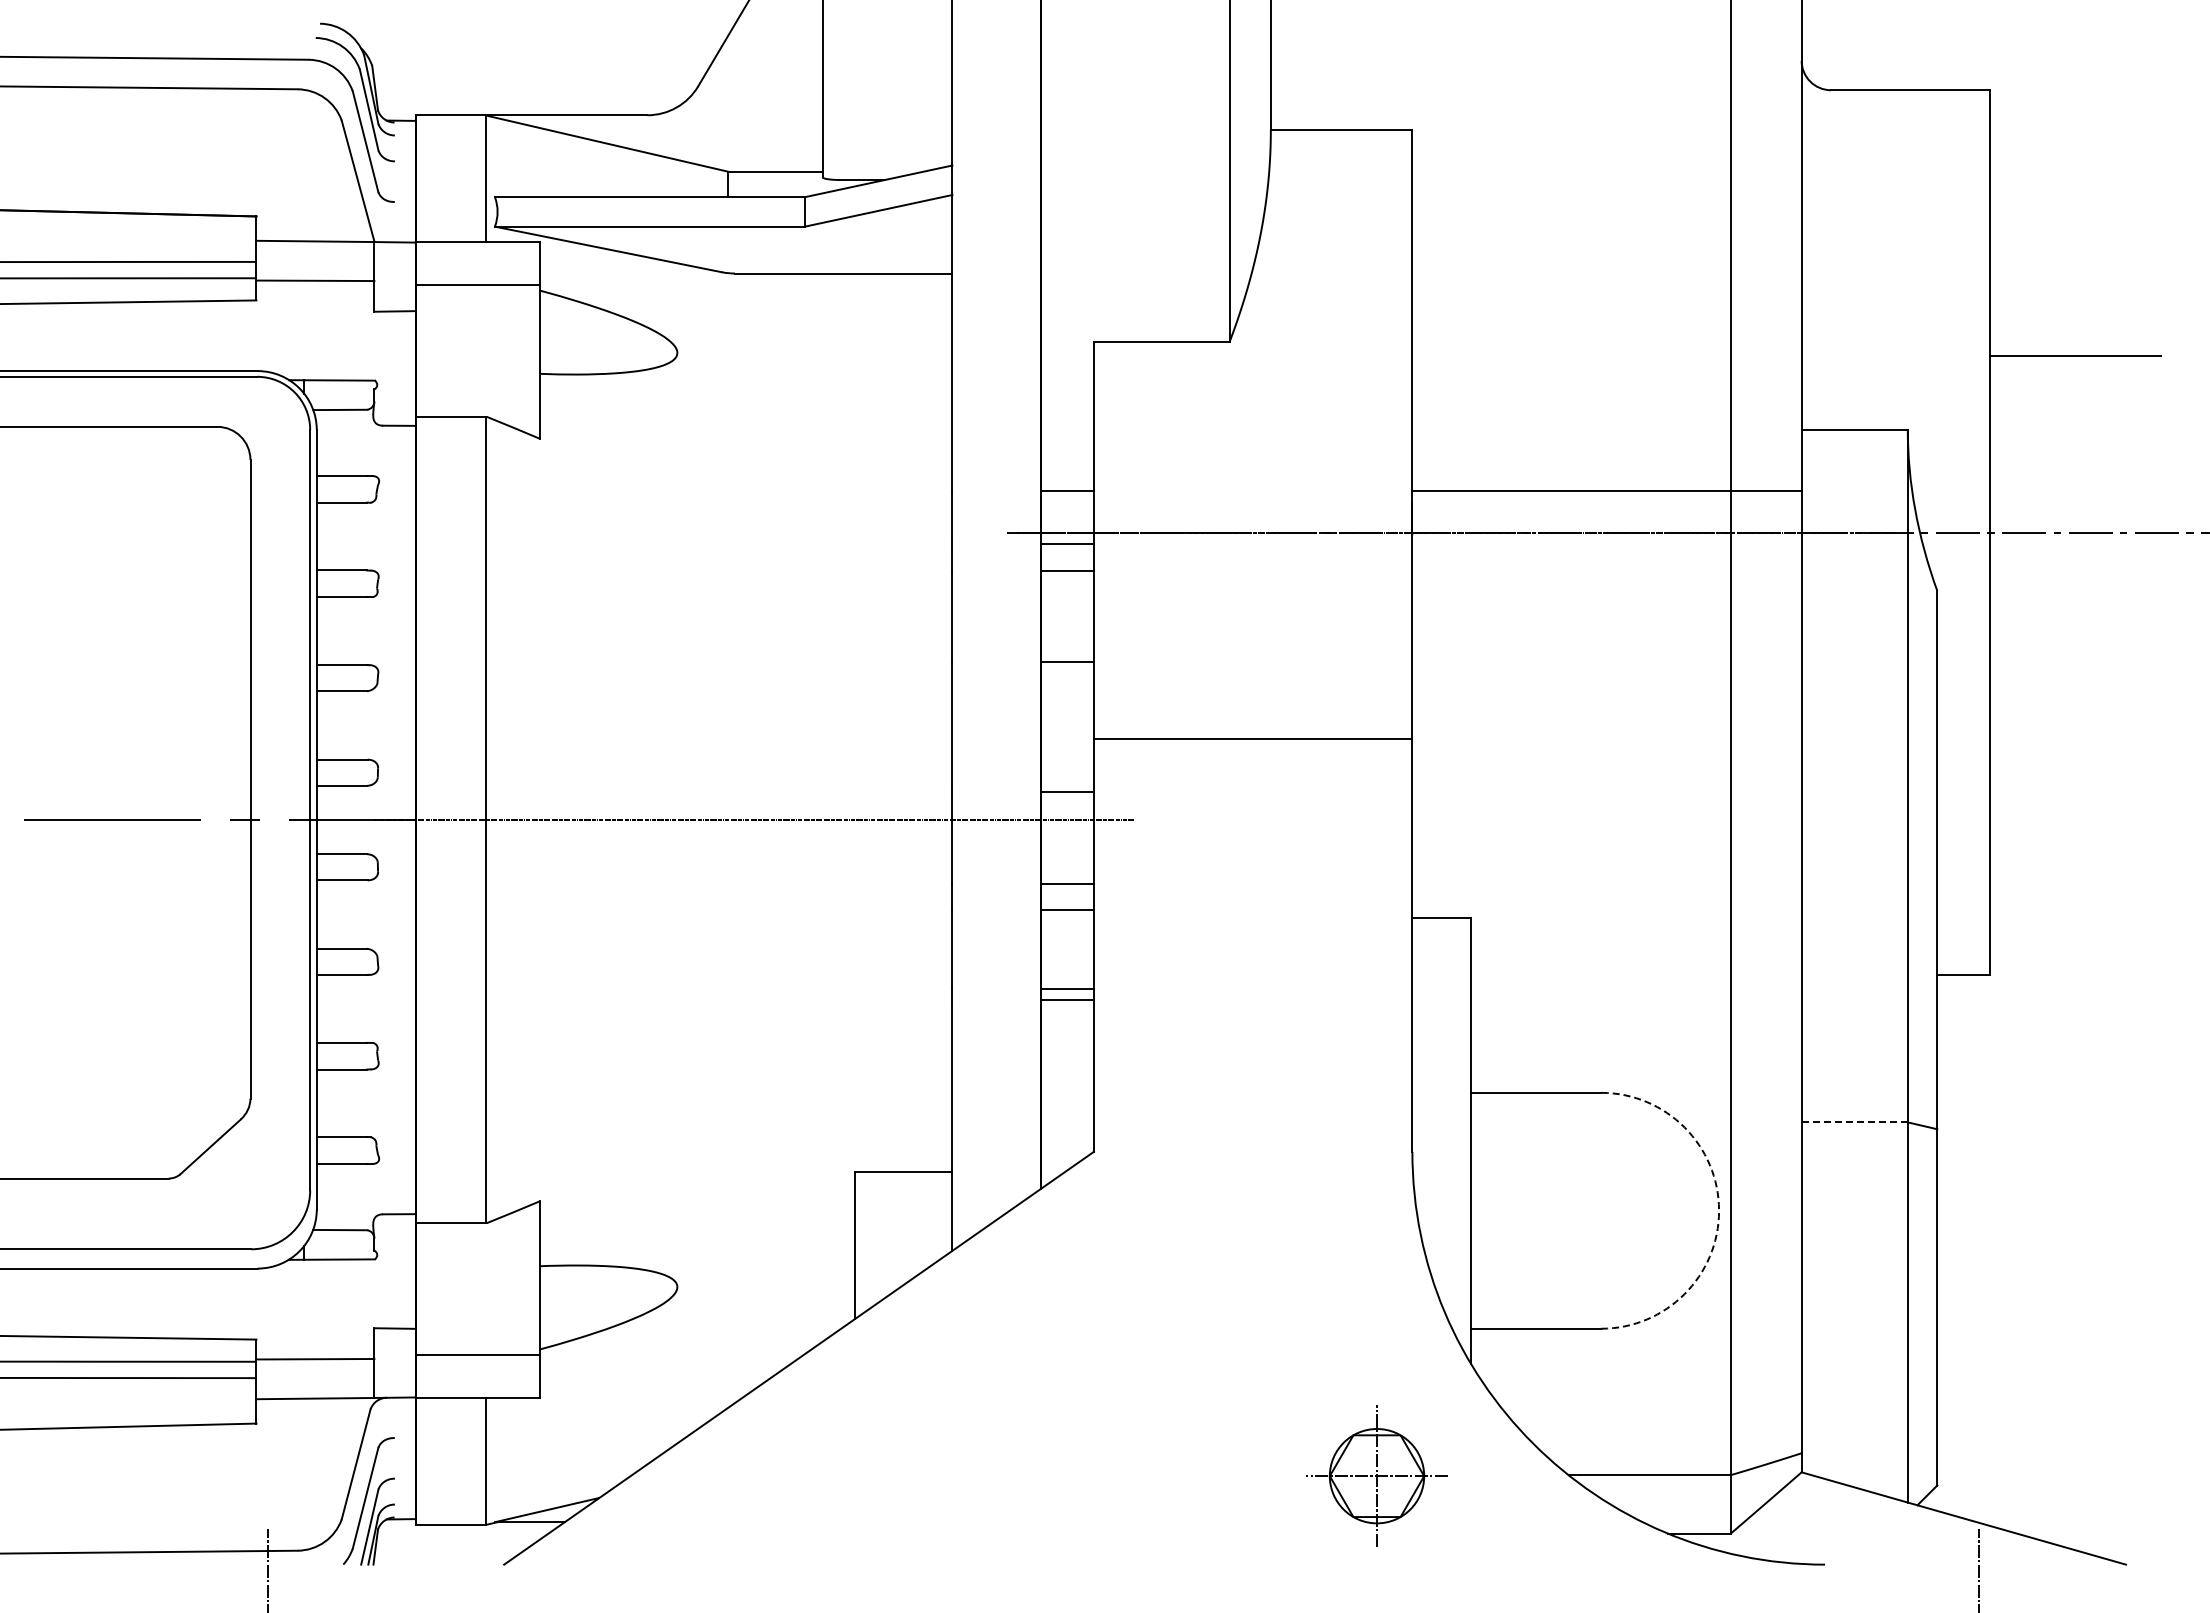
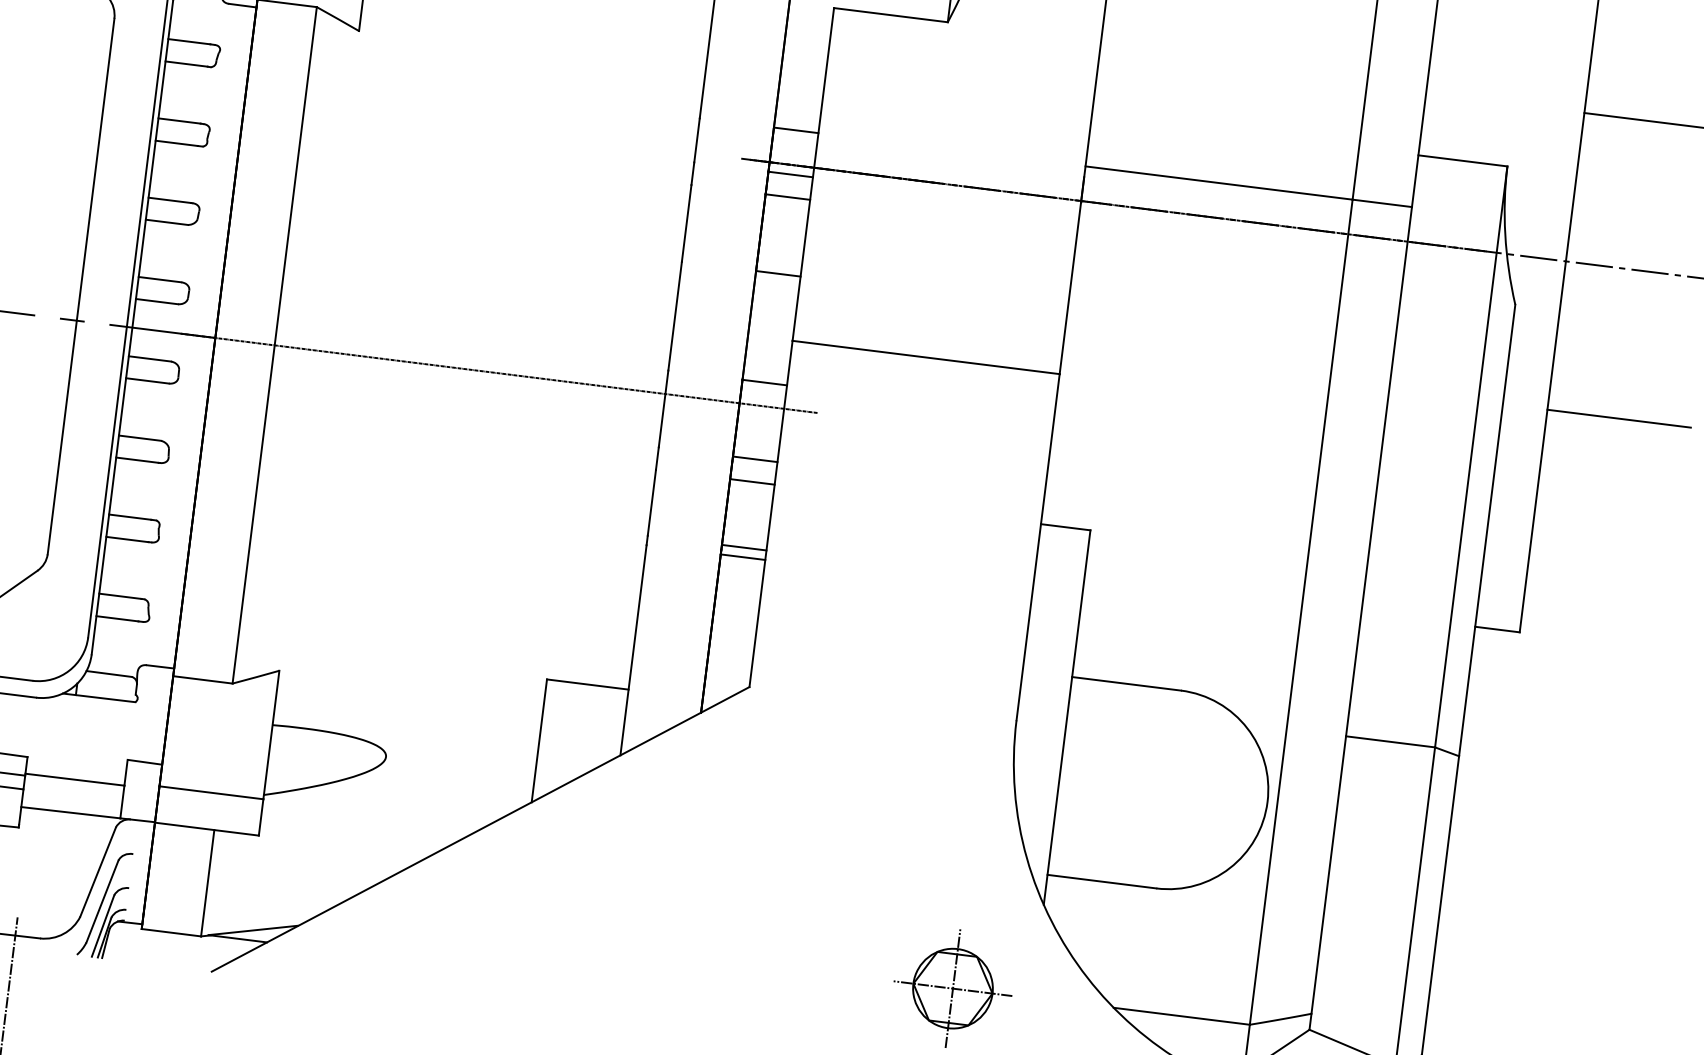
line: (2075, 709) -> (1618, 418), added
line: (1854, 1122) -> (1390, 741), dashed -> solid
arc: (1719, 1210) -> (1267, 801), dashed -> solid

